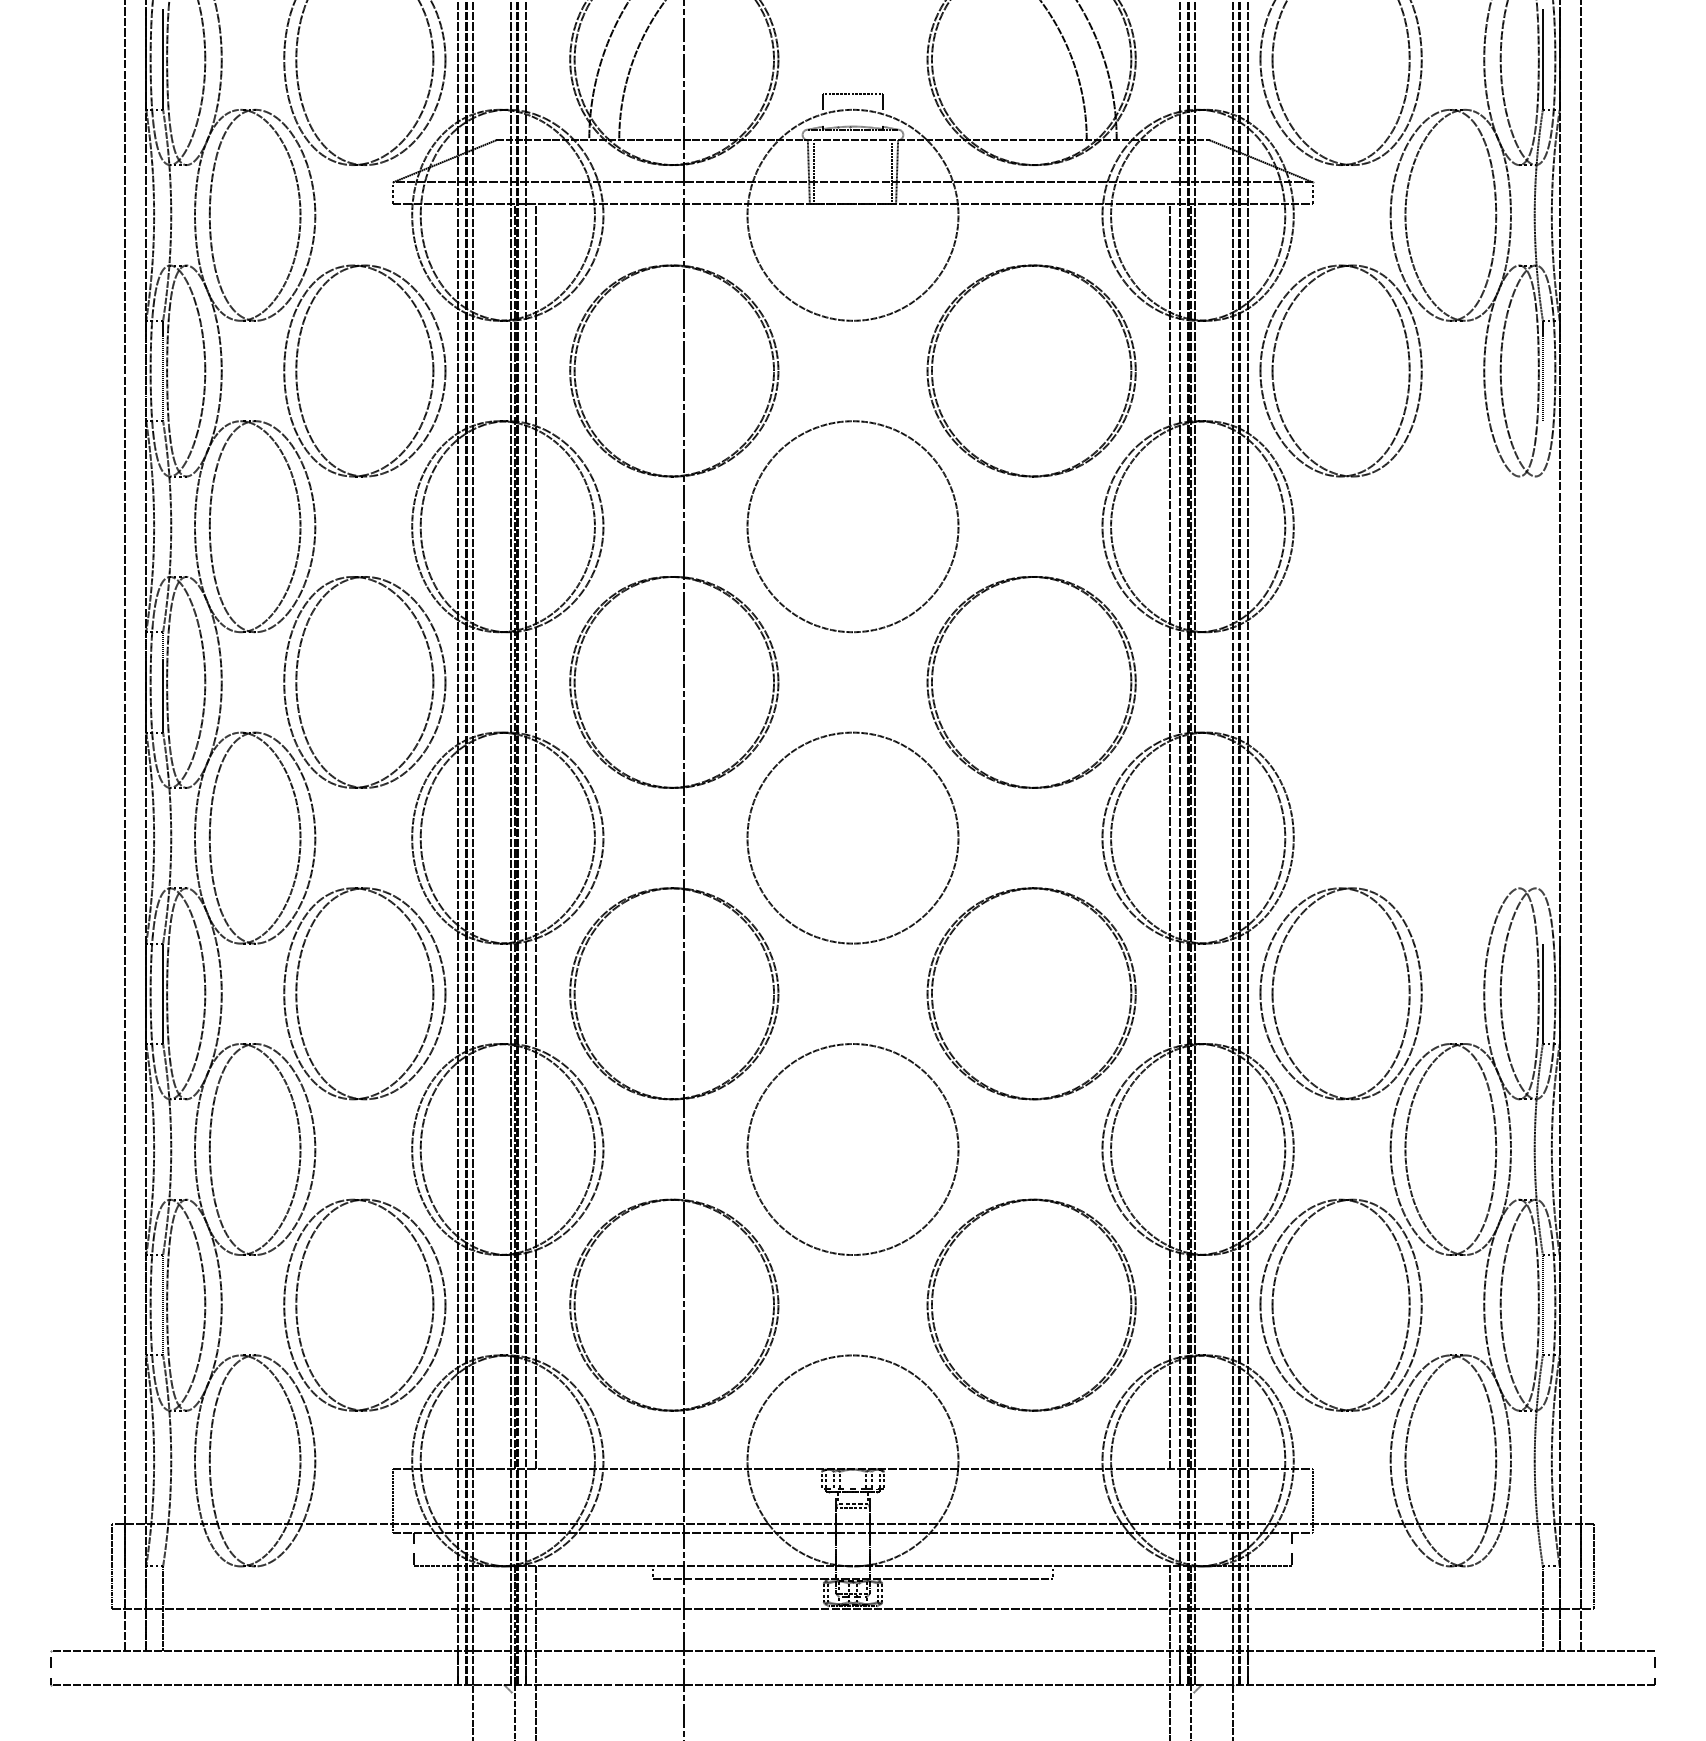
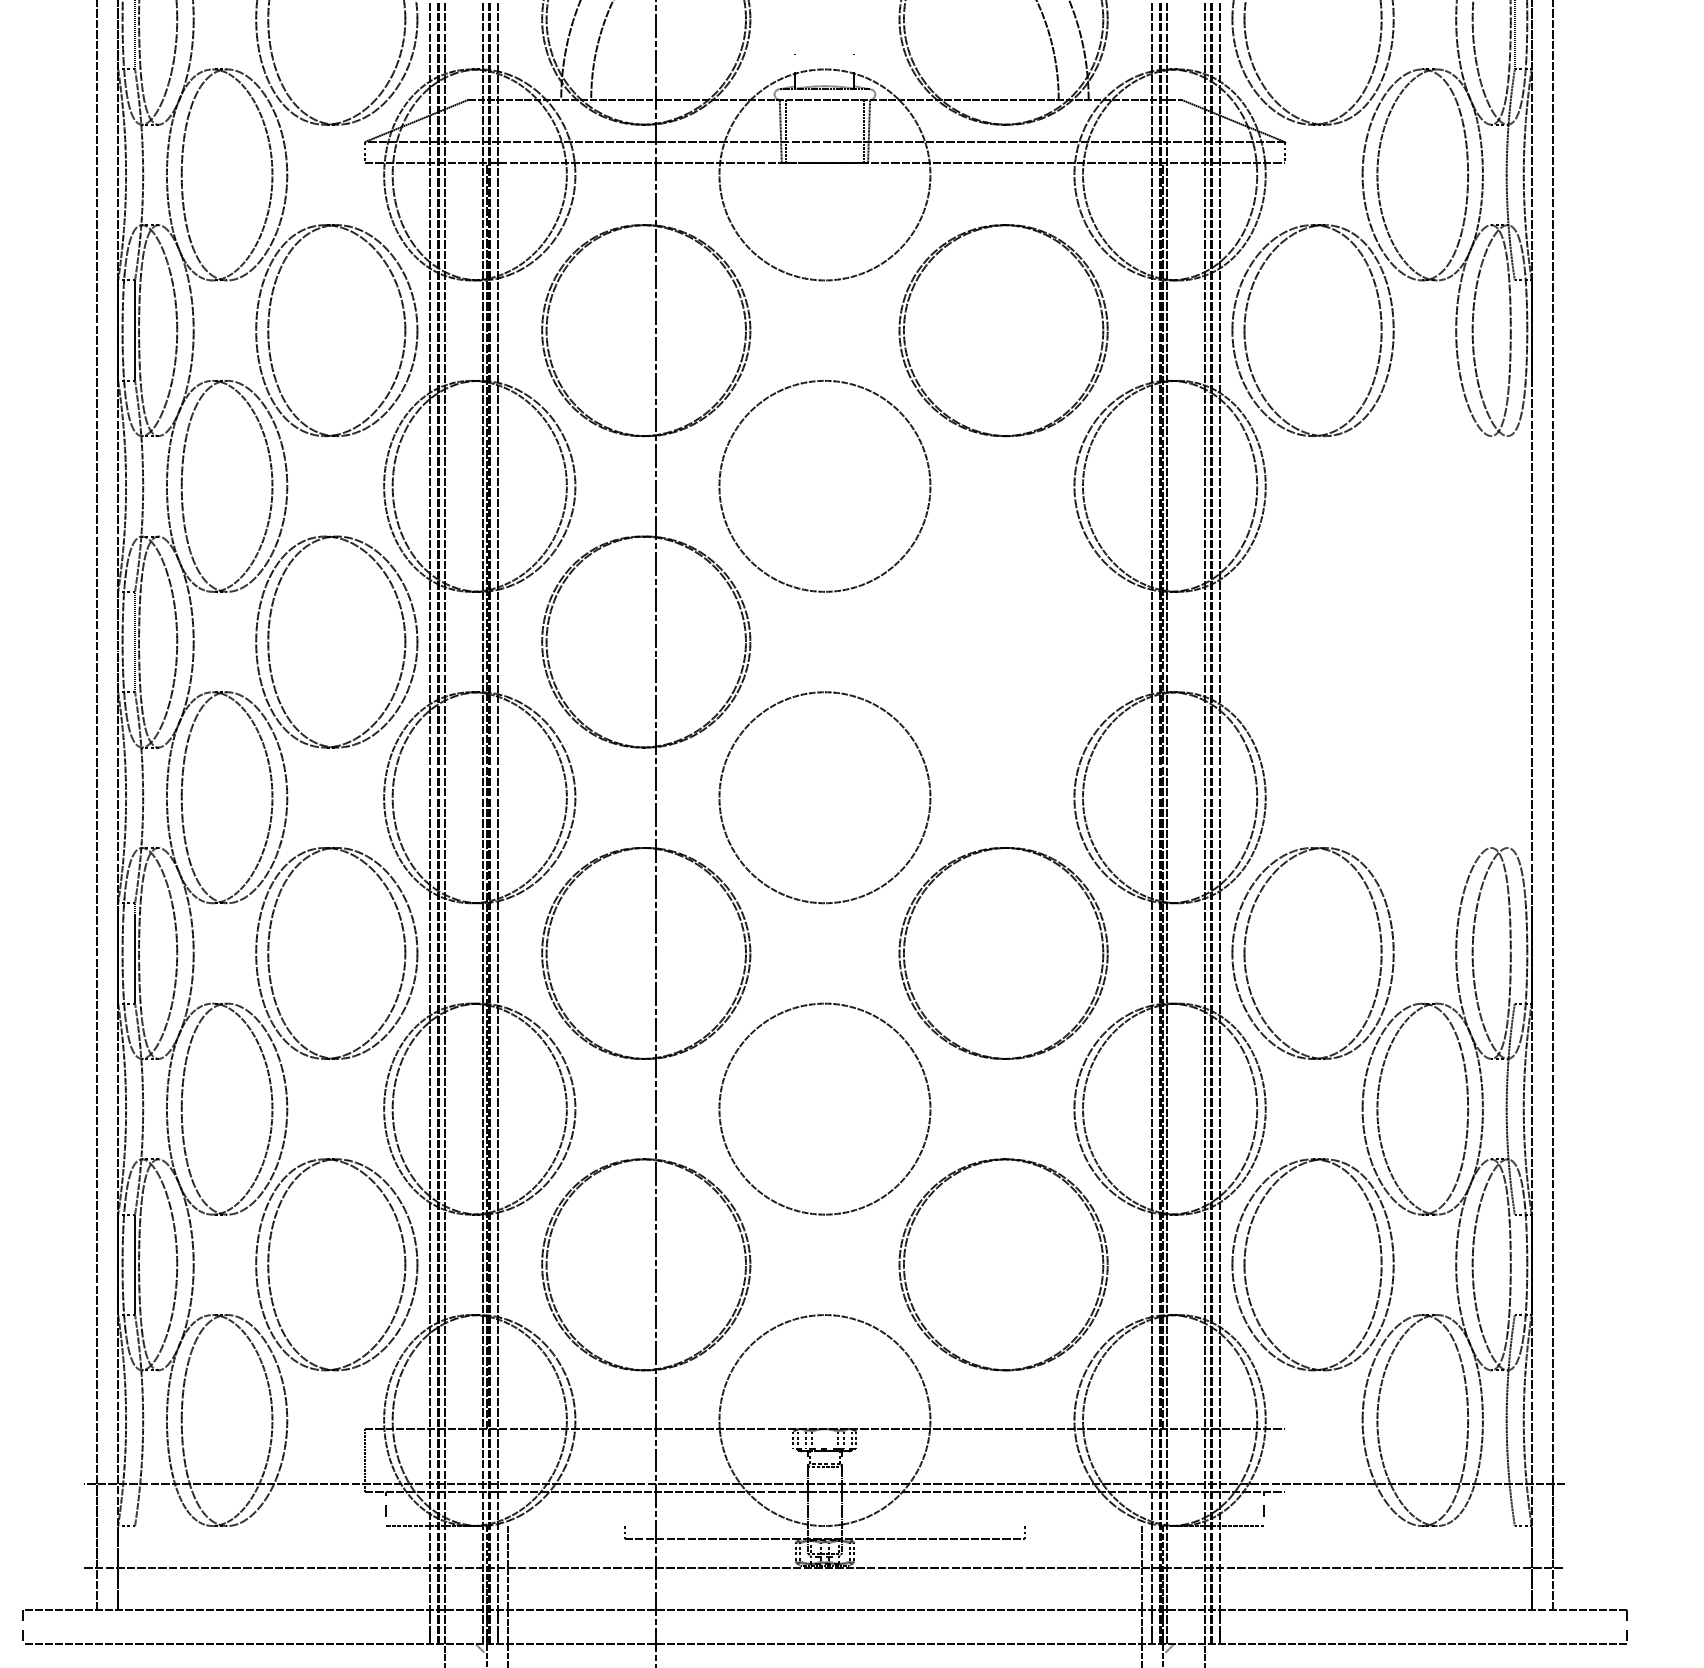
line: (852, 93) -> (824, 53), removed
line: (1542, 370) -> (1514, 330), removed
part: (933, 689) -> (905, 649), removed
line: (536, 836) -> (508, 796), removed
line: (1169, 836) -> (1141, 796), removed
line: (1542, 993) -> (1514, 953), removed
line: (1542, 1305) -> (1514, 1265), removed
line: (1312, 1500) -> (1284, 1460), removed
line: (112, 1566) -> (84, 1526), removed
line: (852, 1566) -> (824, 1526), removed
line: (1593, 1566) -> (1565, 1526), removed
line: (163, 1608) -> (135, 1568), removed
line: (1542, 1608) -> (1514, 1568), removed

